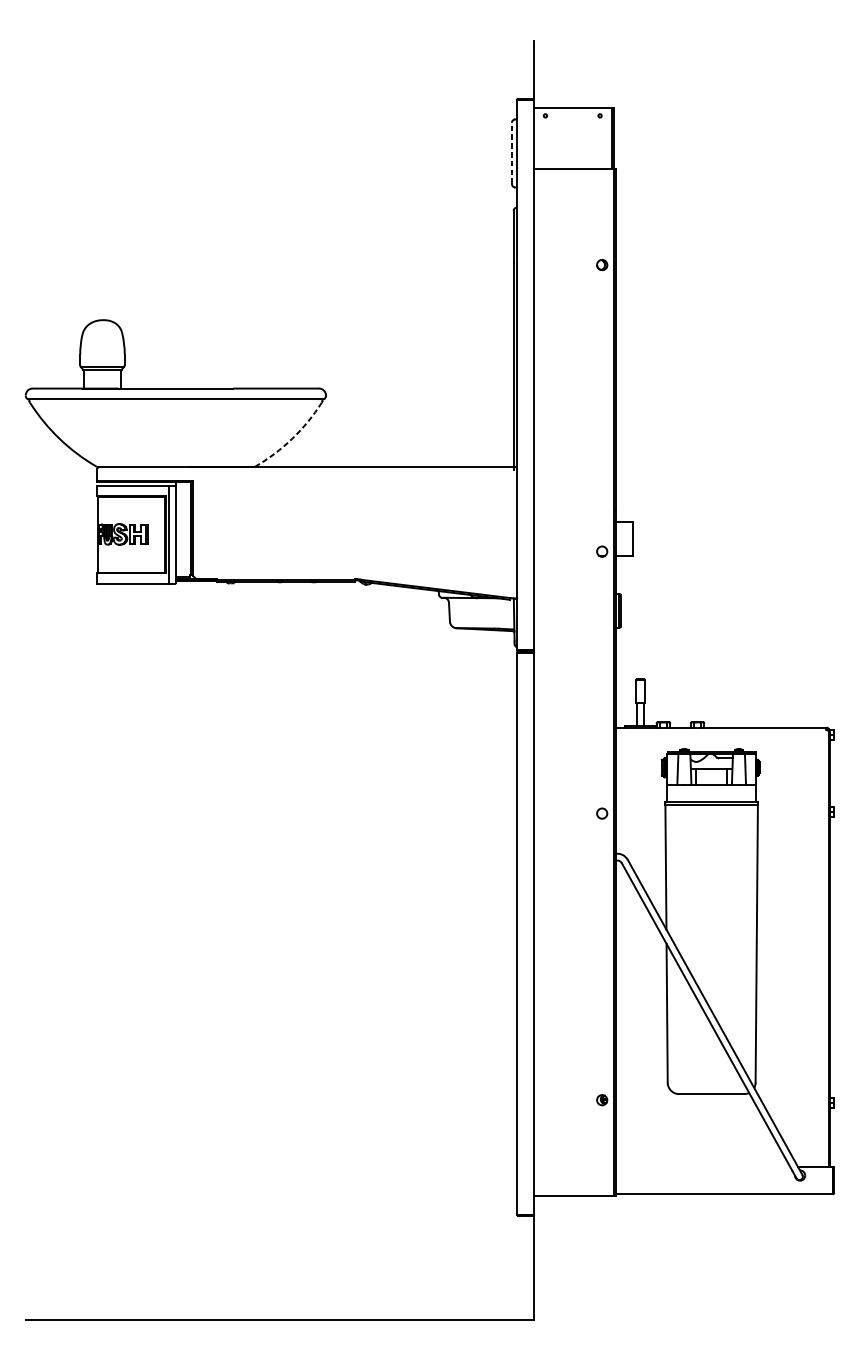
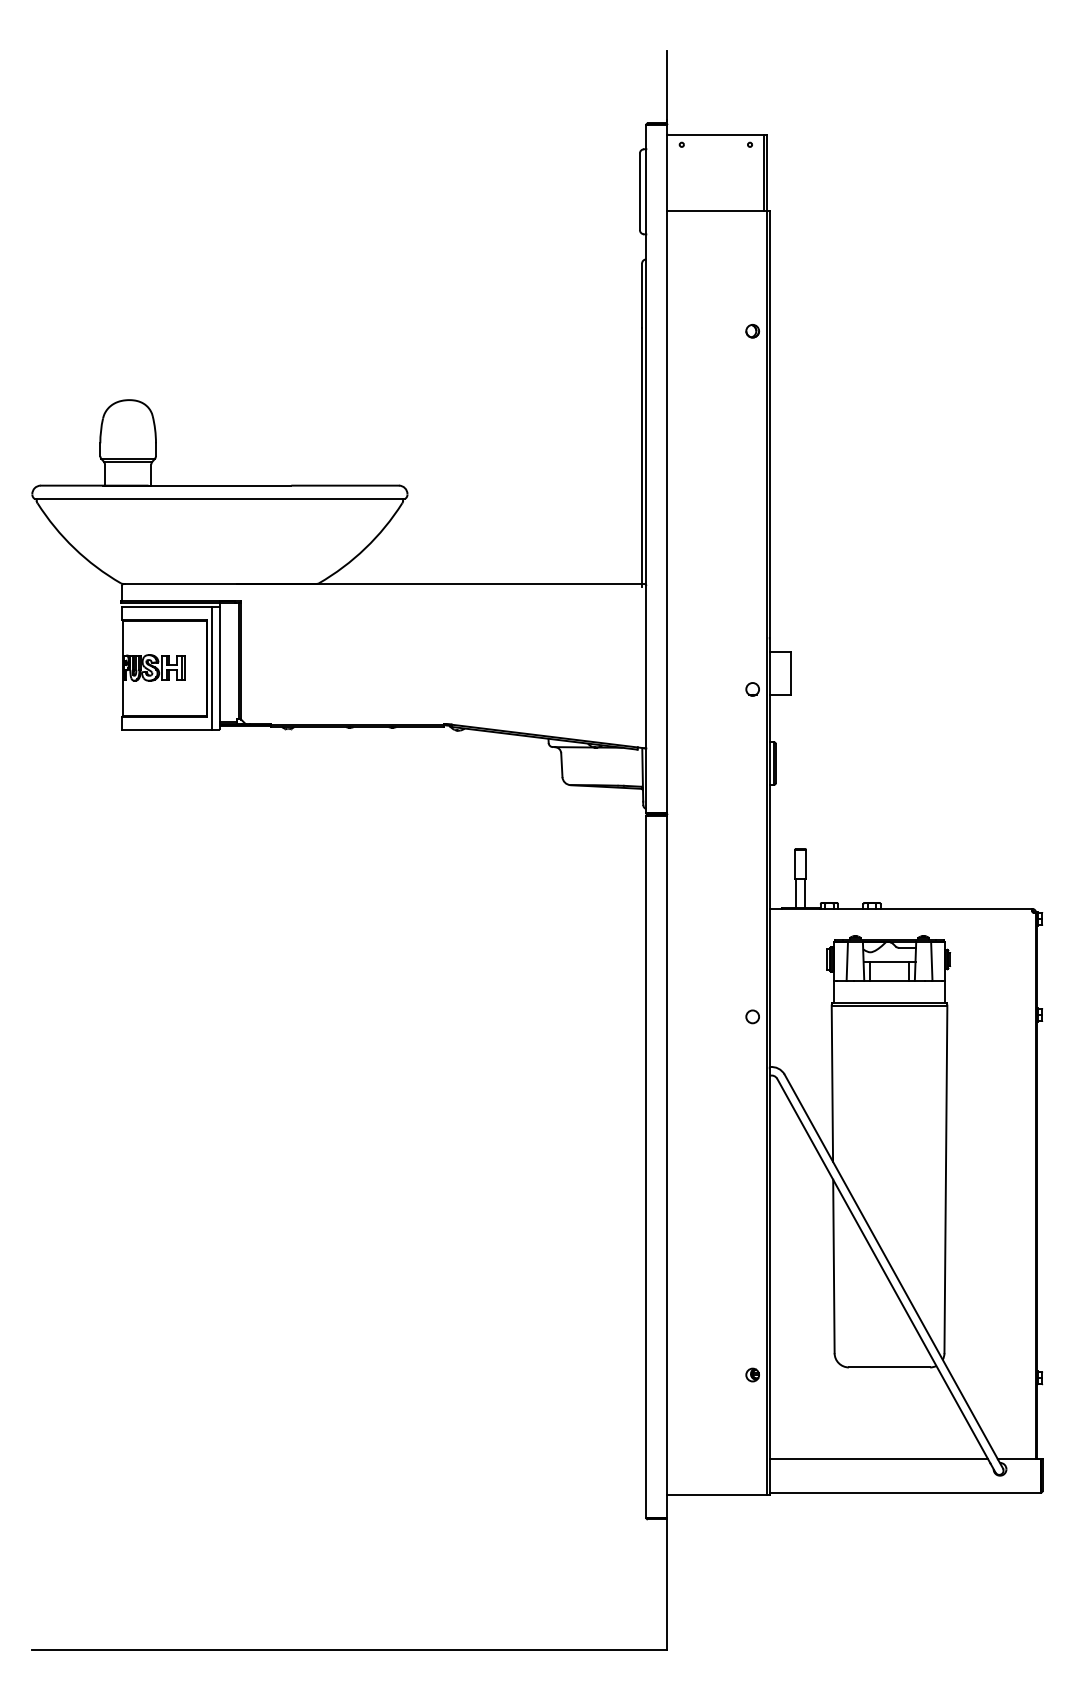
line: (511, 153) -> (639, 191), dashed -> solid
arc: (292, 438) -> (365, 548), dashed -> solid
line: (702, 1166) -> (878, 1458), added

